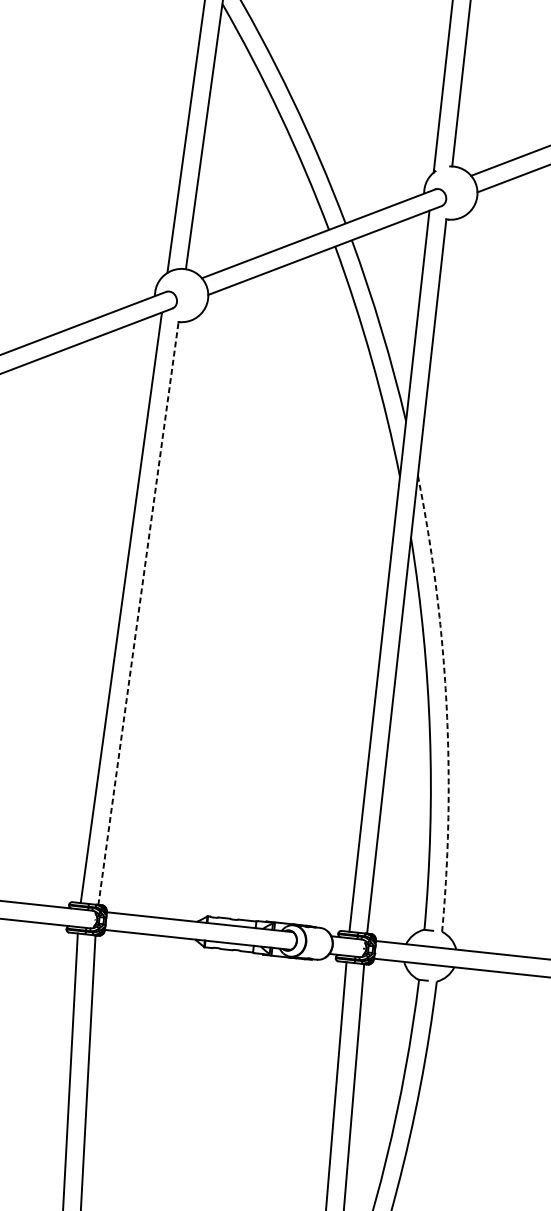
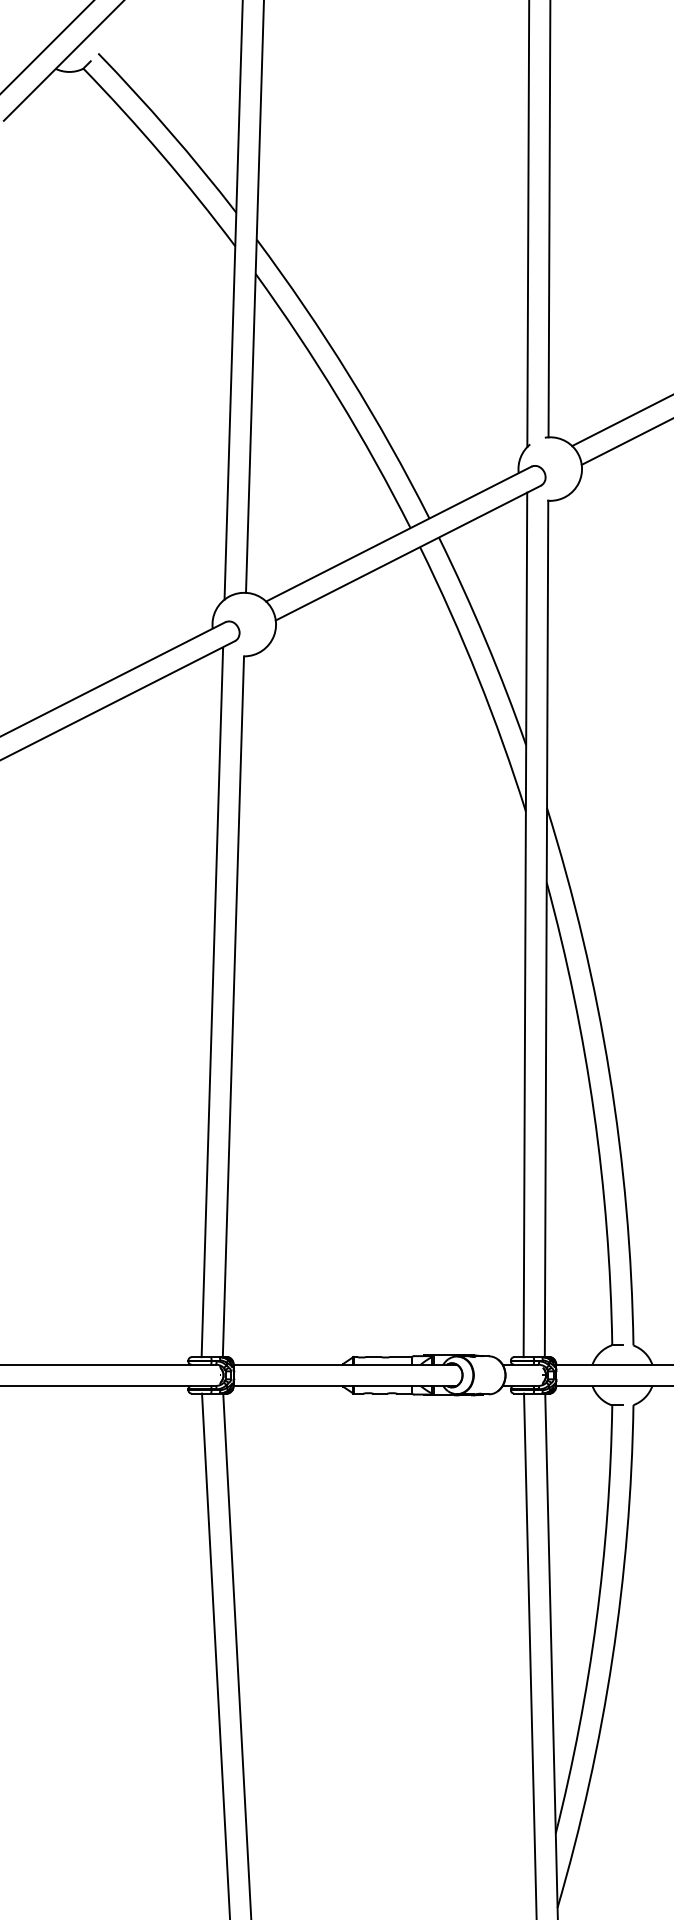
line: (138, 613) -> (233, 1006), dashed -> solid
arc: (446, 702) -> (609, 1073), dashed -> solid

